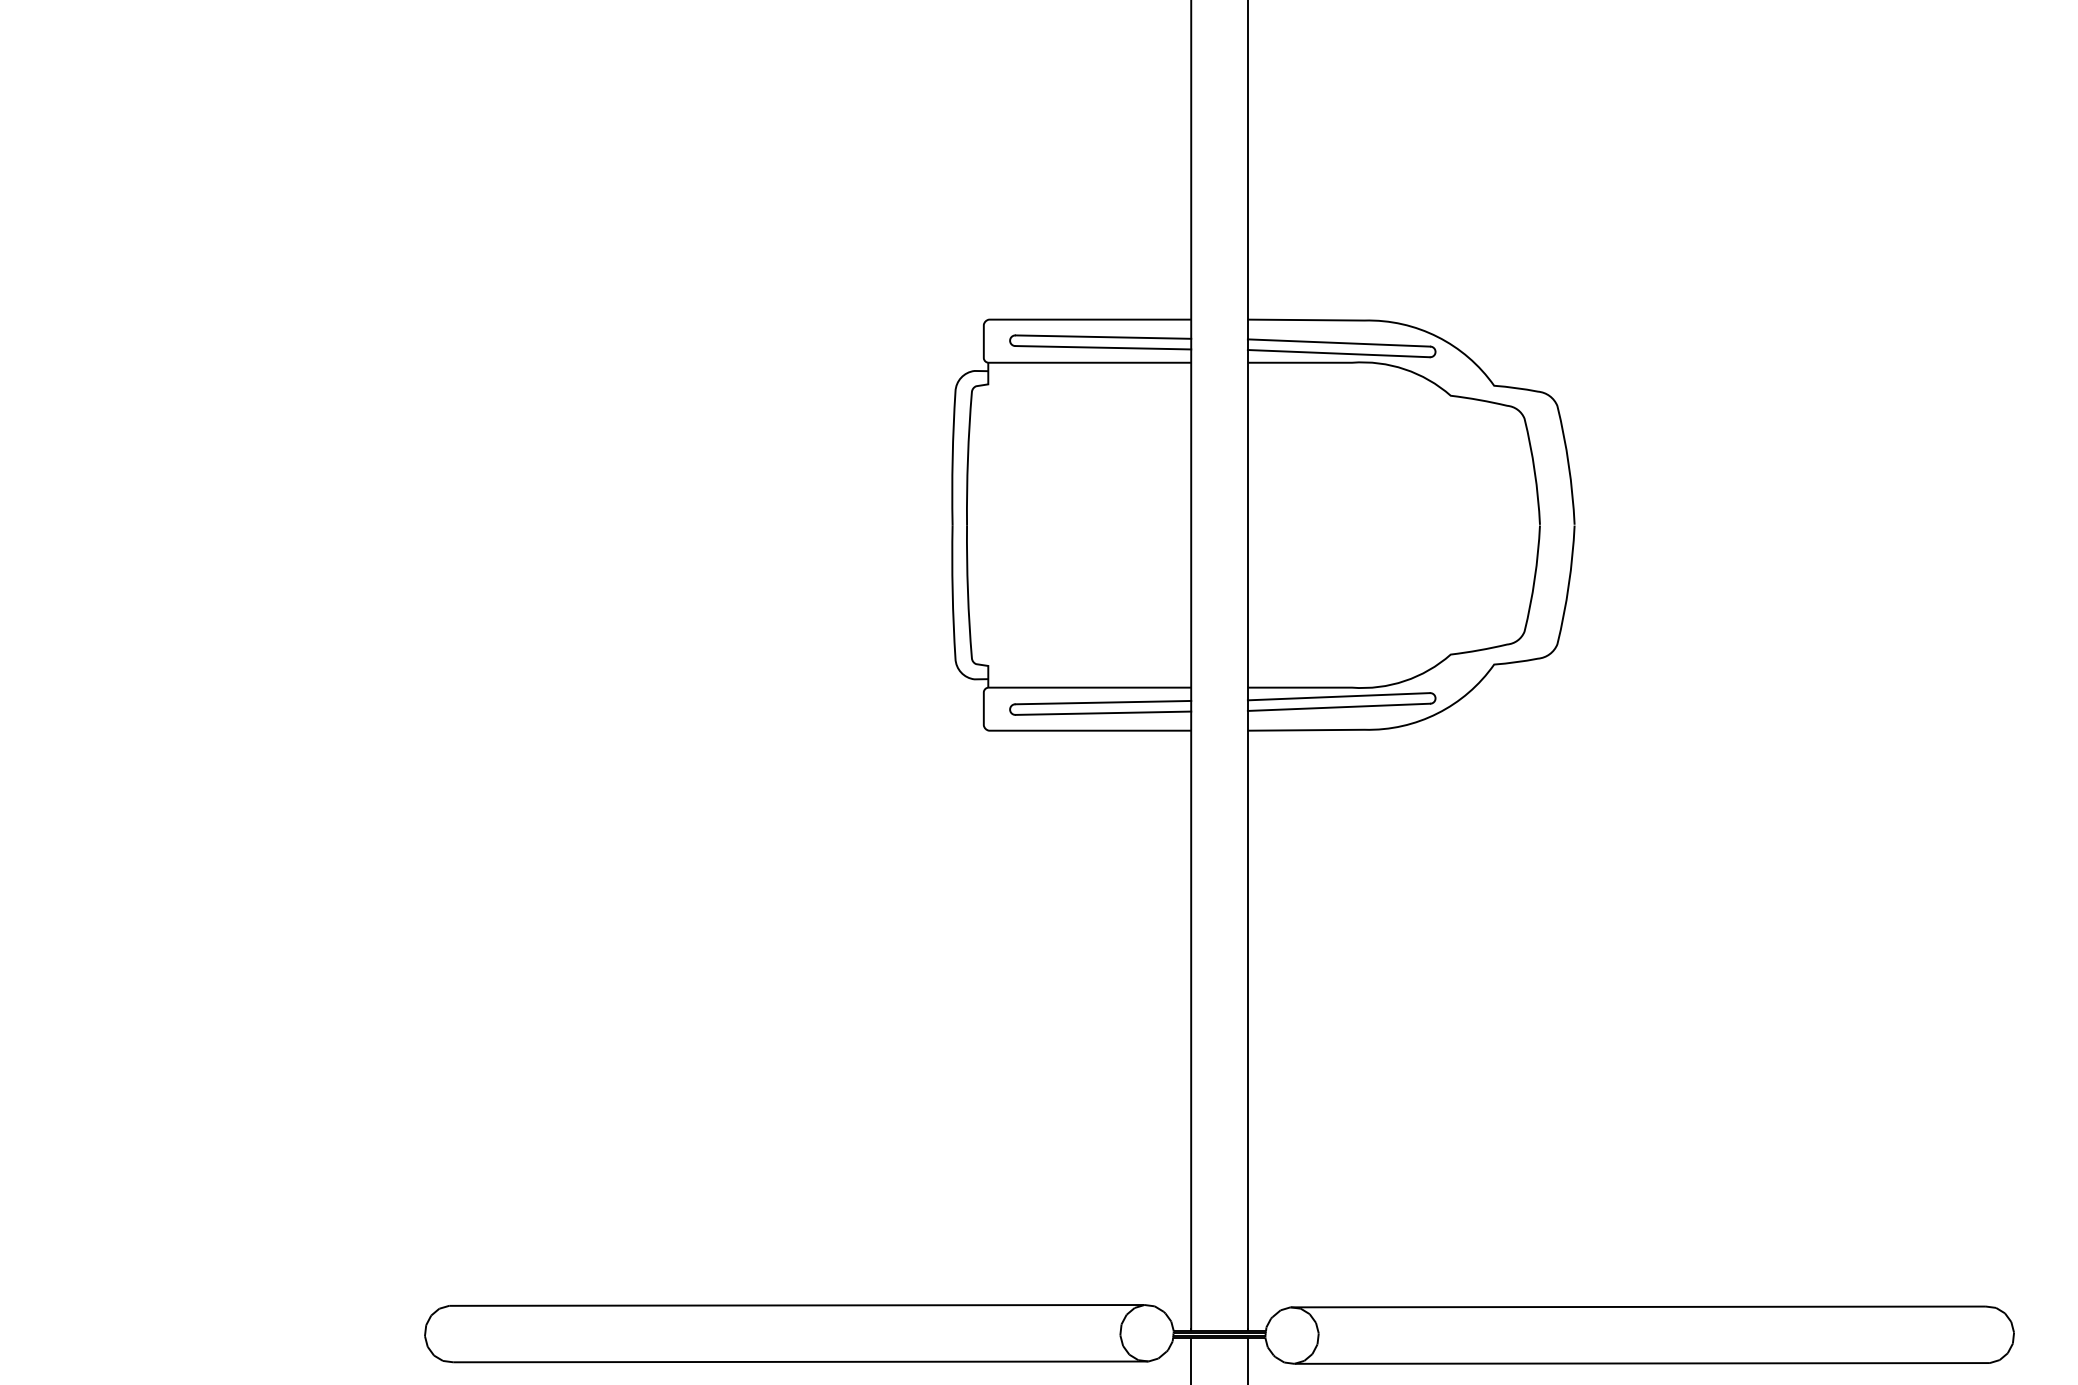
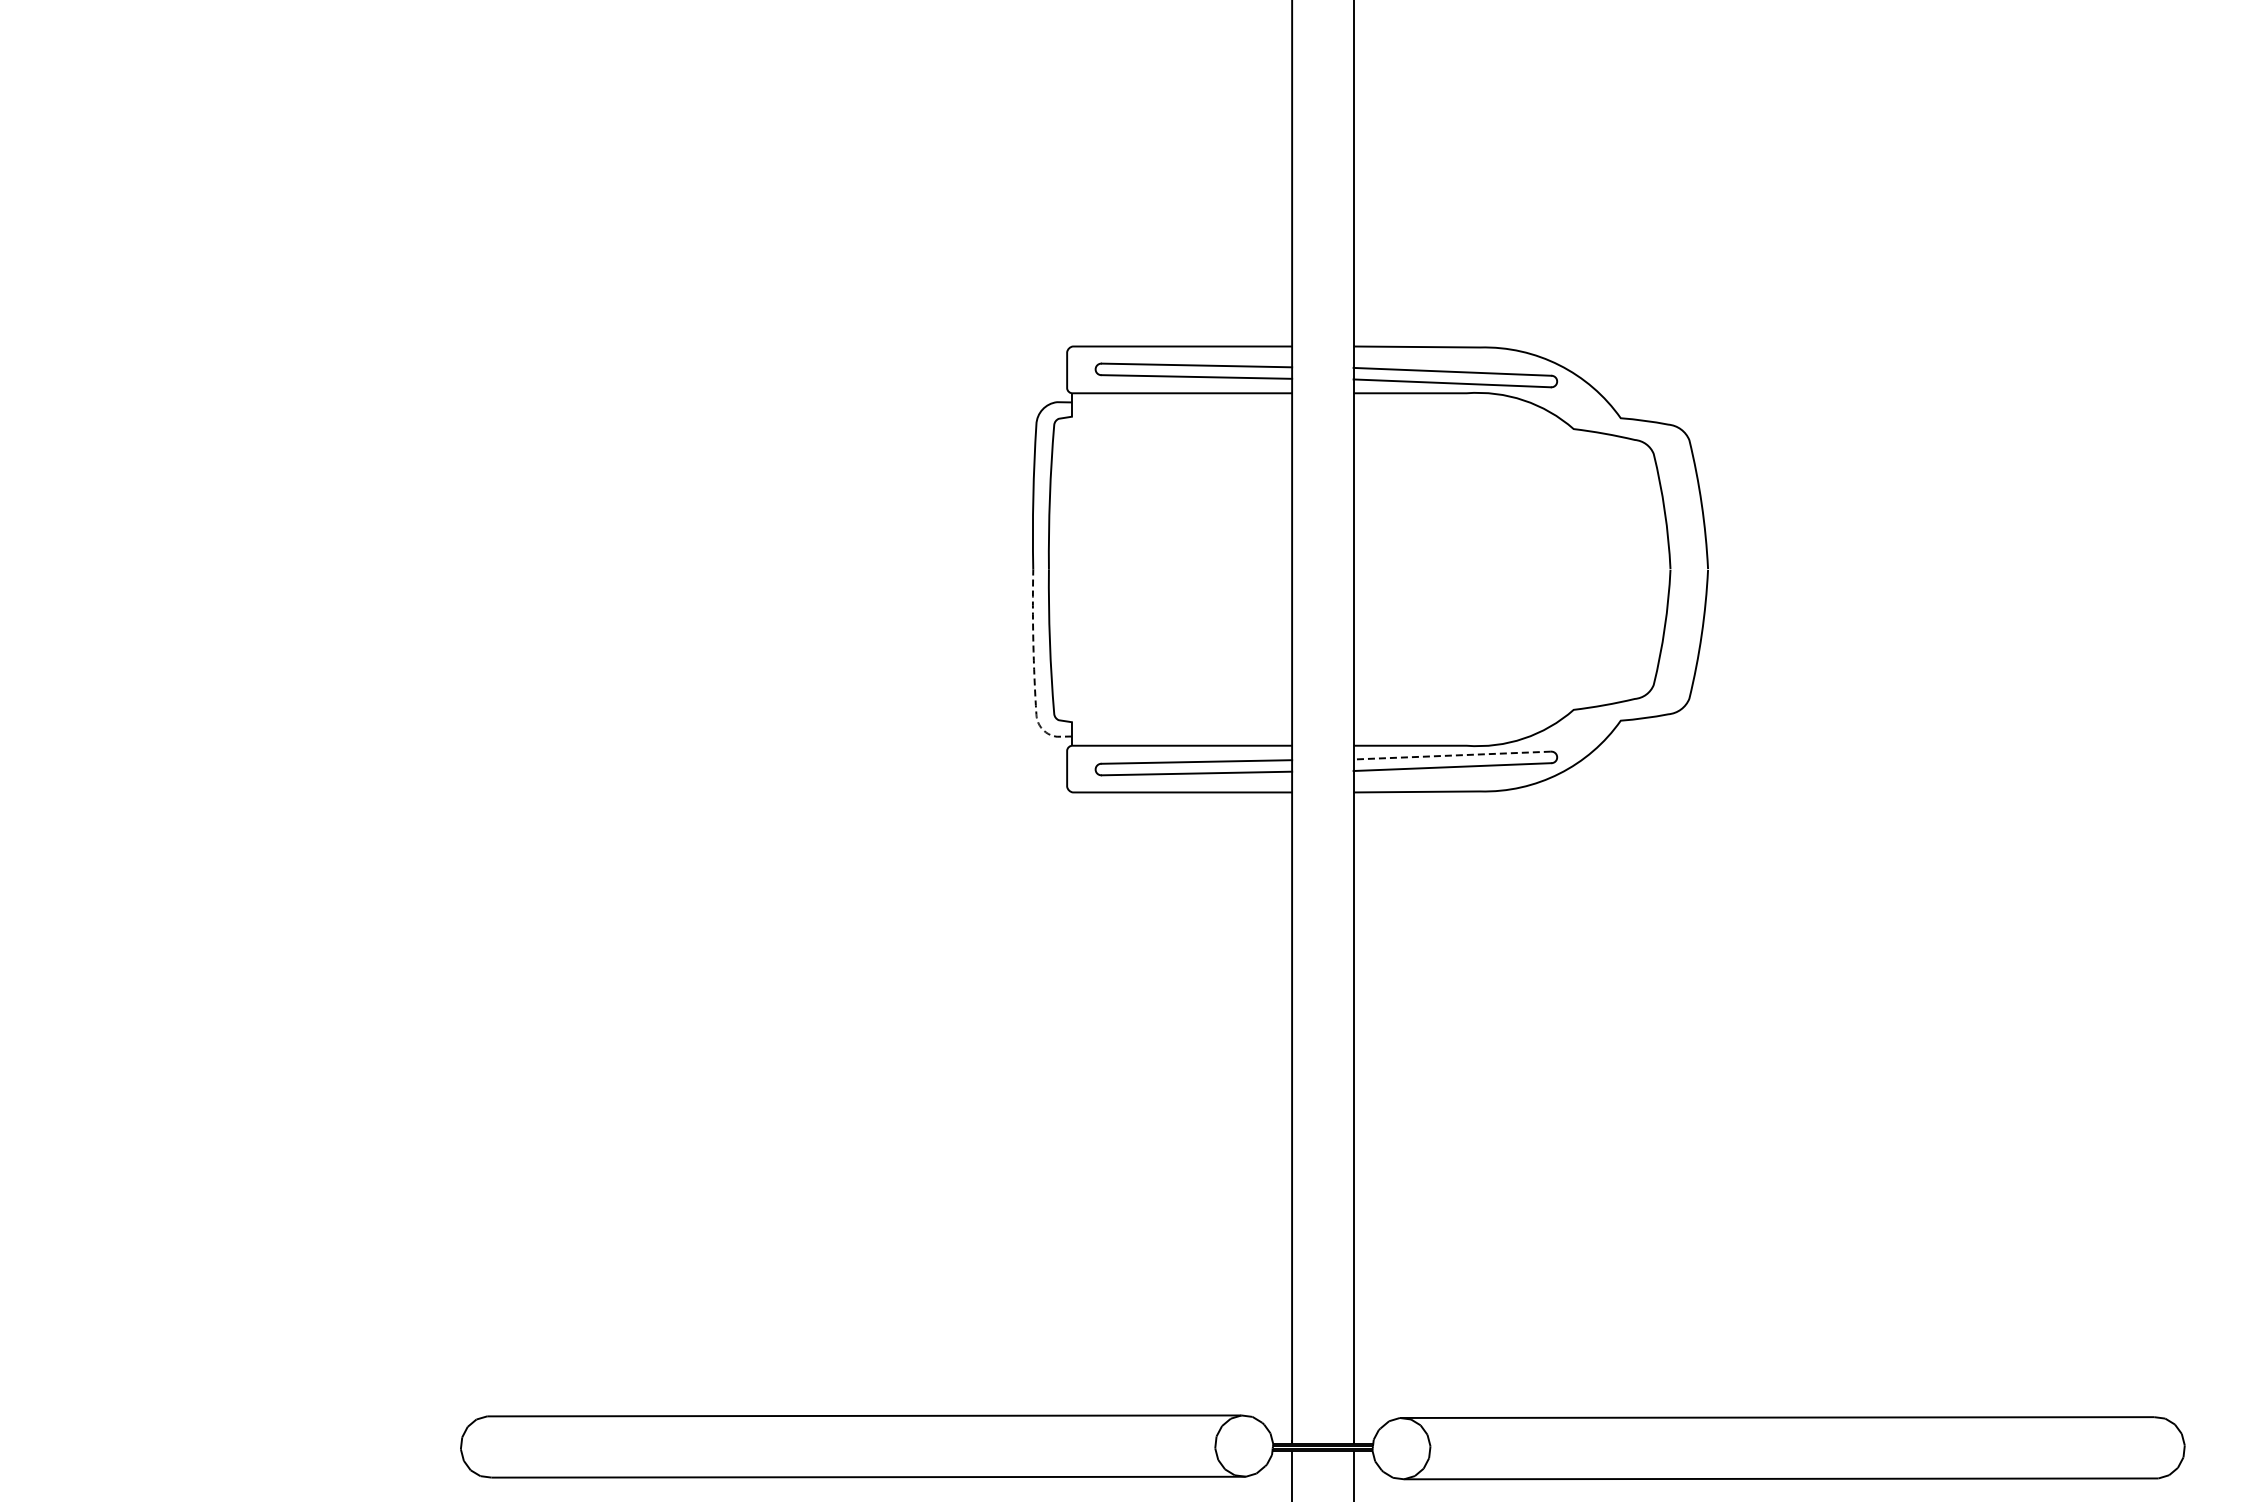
line: (953, 620) -> (1034, 672), solid -> dashed
line: (1339, 696) -> (1452, 755), solid -> dashed

